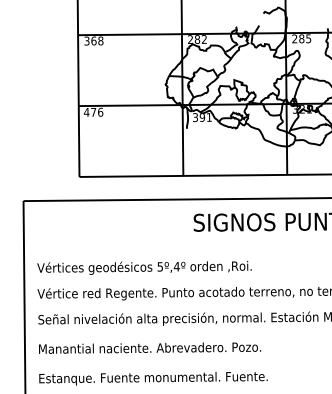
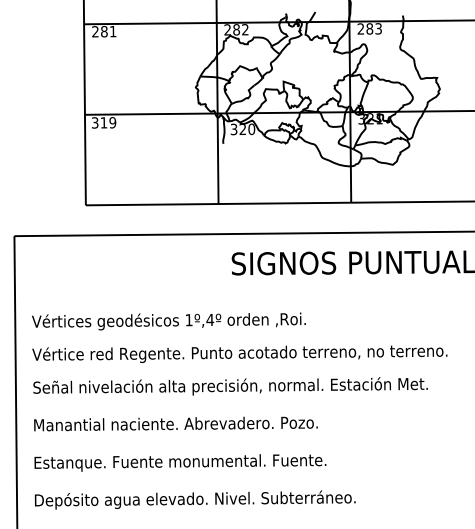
text: (308, 38) -> (378, 28), 285 -> 283
text: (94, 40) -> (104, 31), 368 -> 281
text: (93, 112) -> (103, 122), 476 -> 319
text: (206, 117) -> (247, 129), 391 -> 320
text: (159, 267) -> (188, 320), 5º,4º -> 1º,4º

